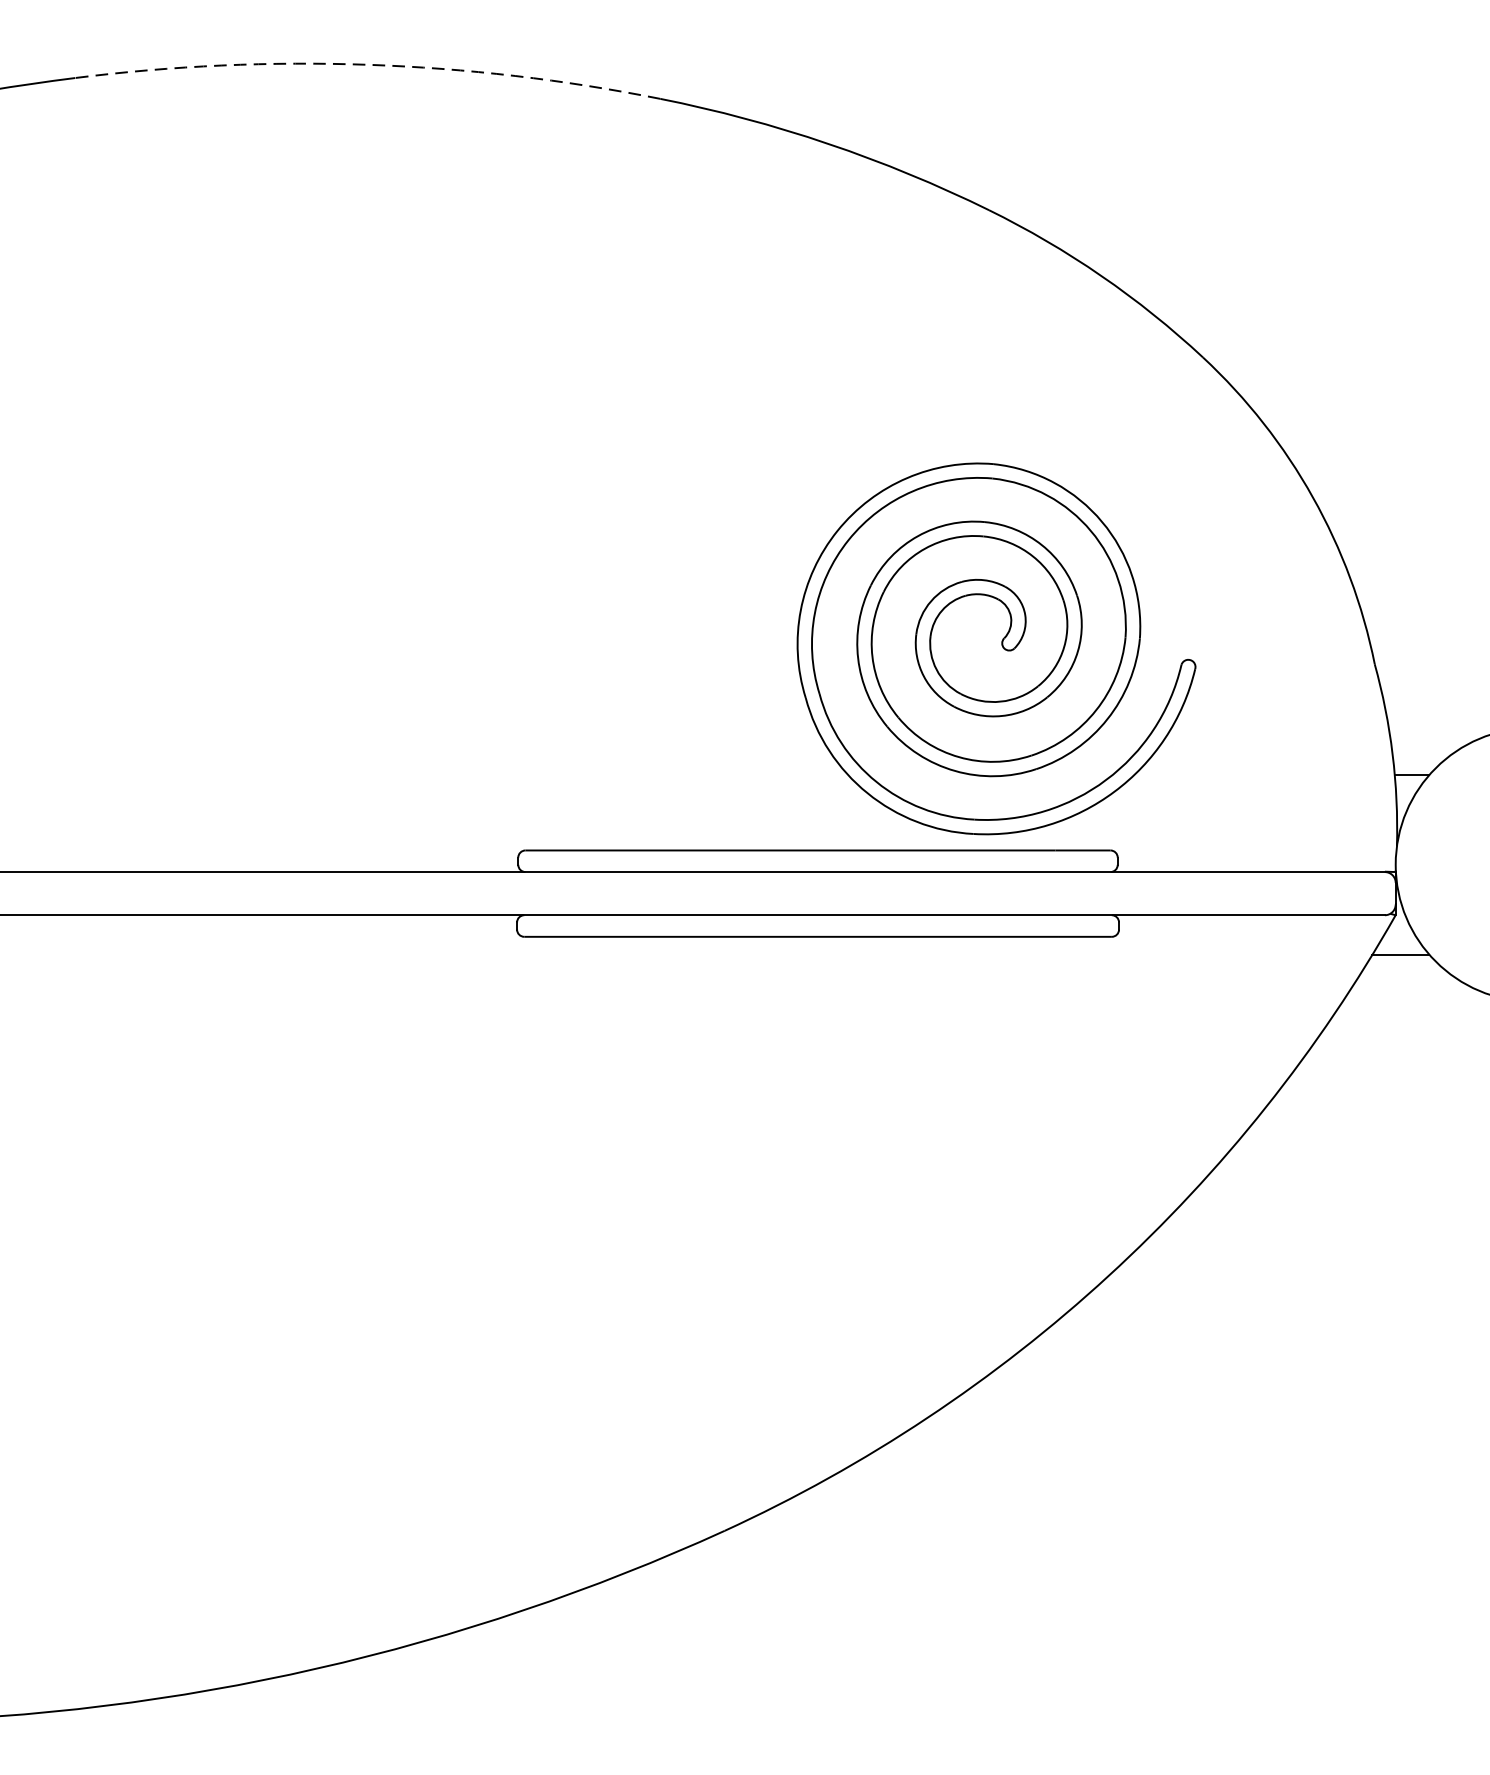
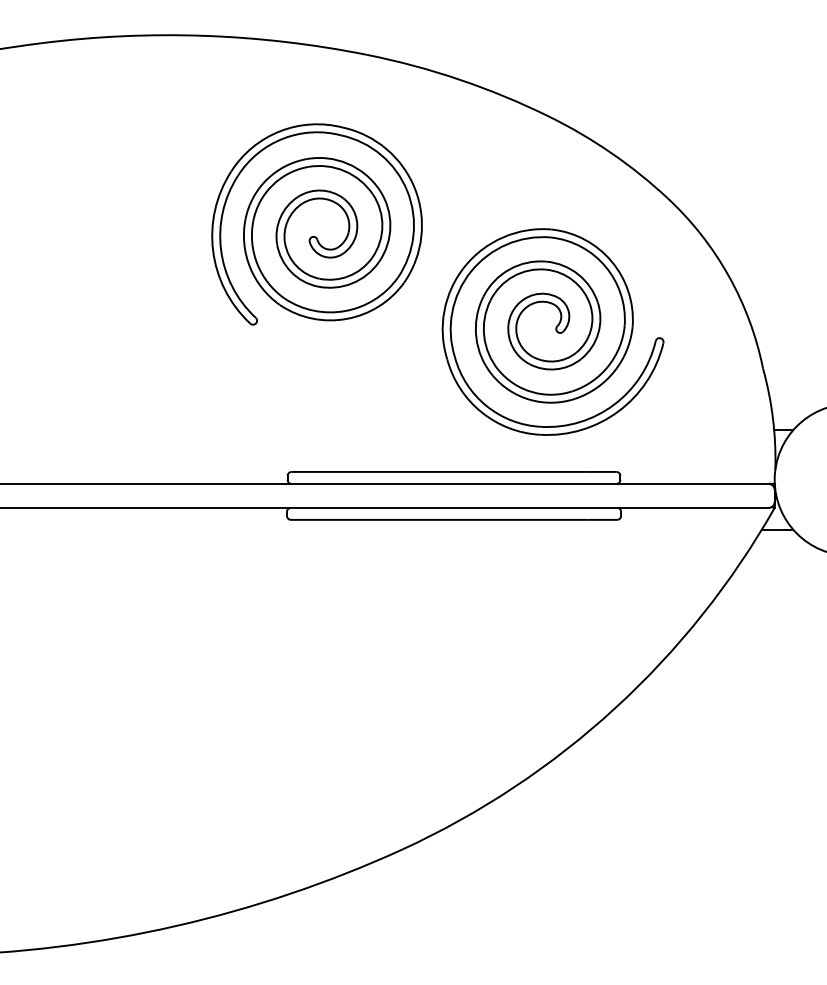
arc: (368, 64) -> (204, 35), dashed -> solid
part: (570, 426) -> (316, 236), added
part: (995, 647) -> (552, 331), moved

